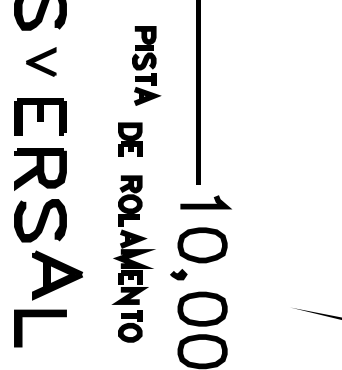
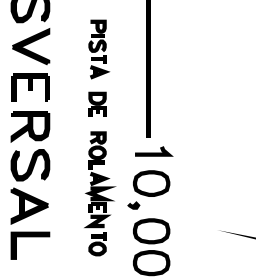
part: (40, 61) -> (30, 46), size x1.67
part: (146, 65) -> (99, 49), moved
part: (57, 275) -> (29, 206), moved

